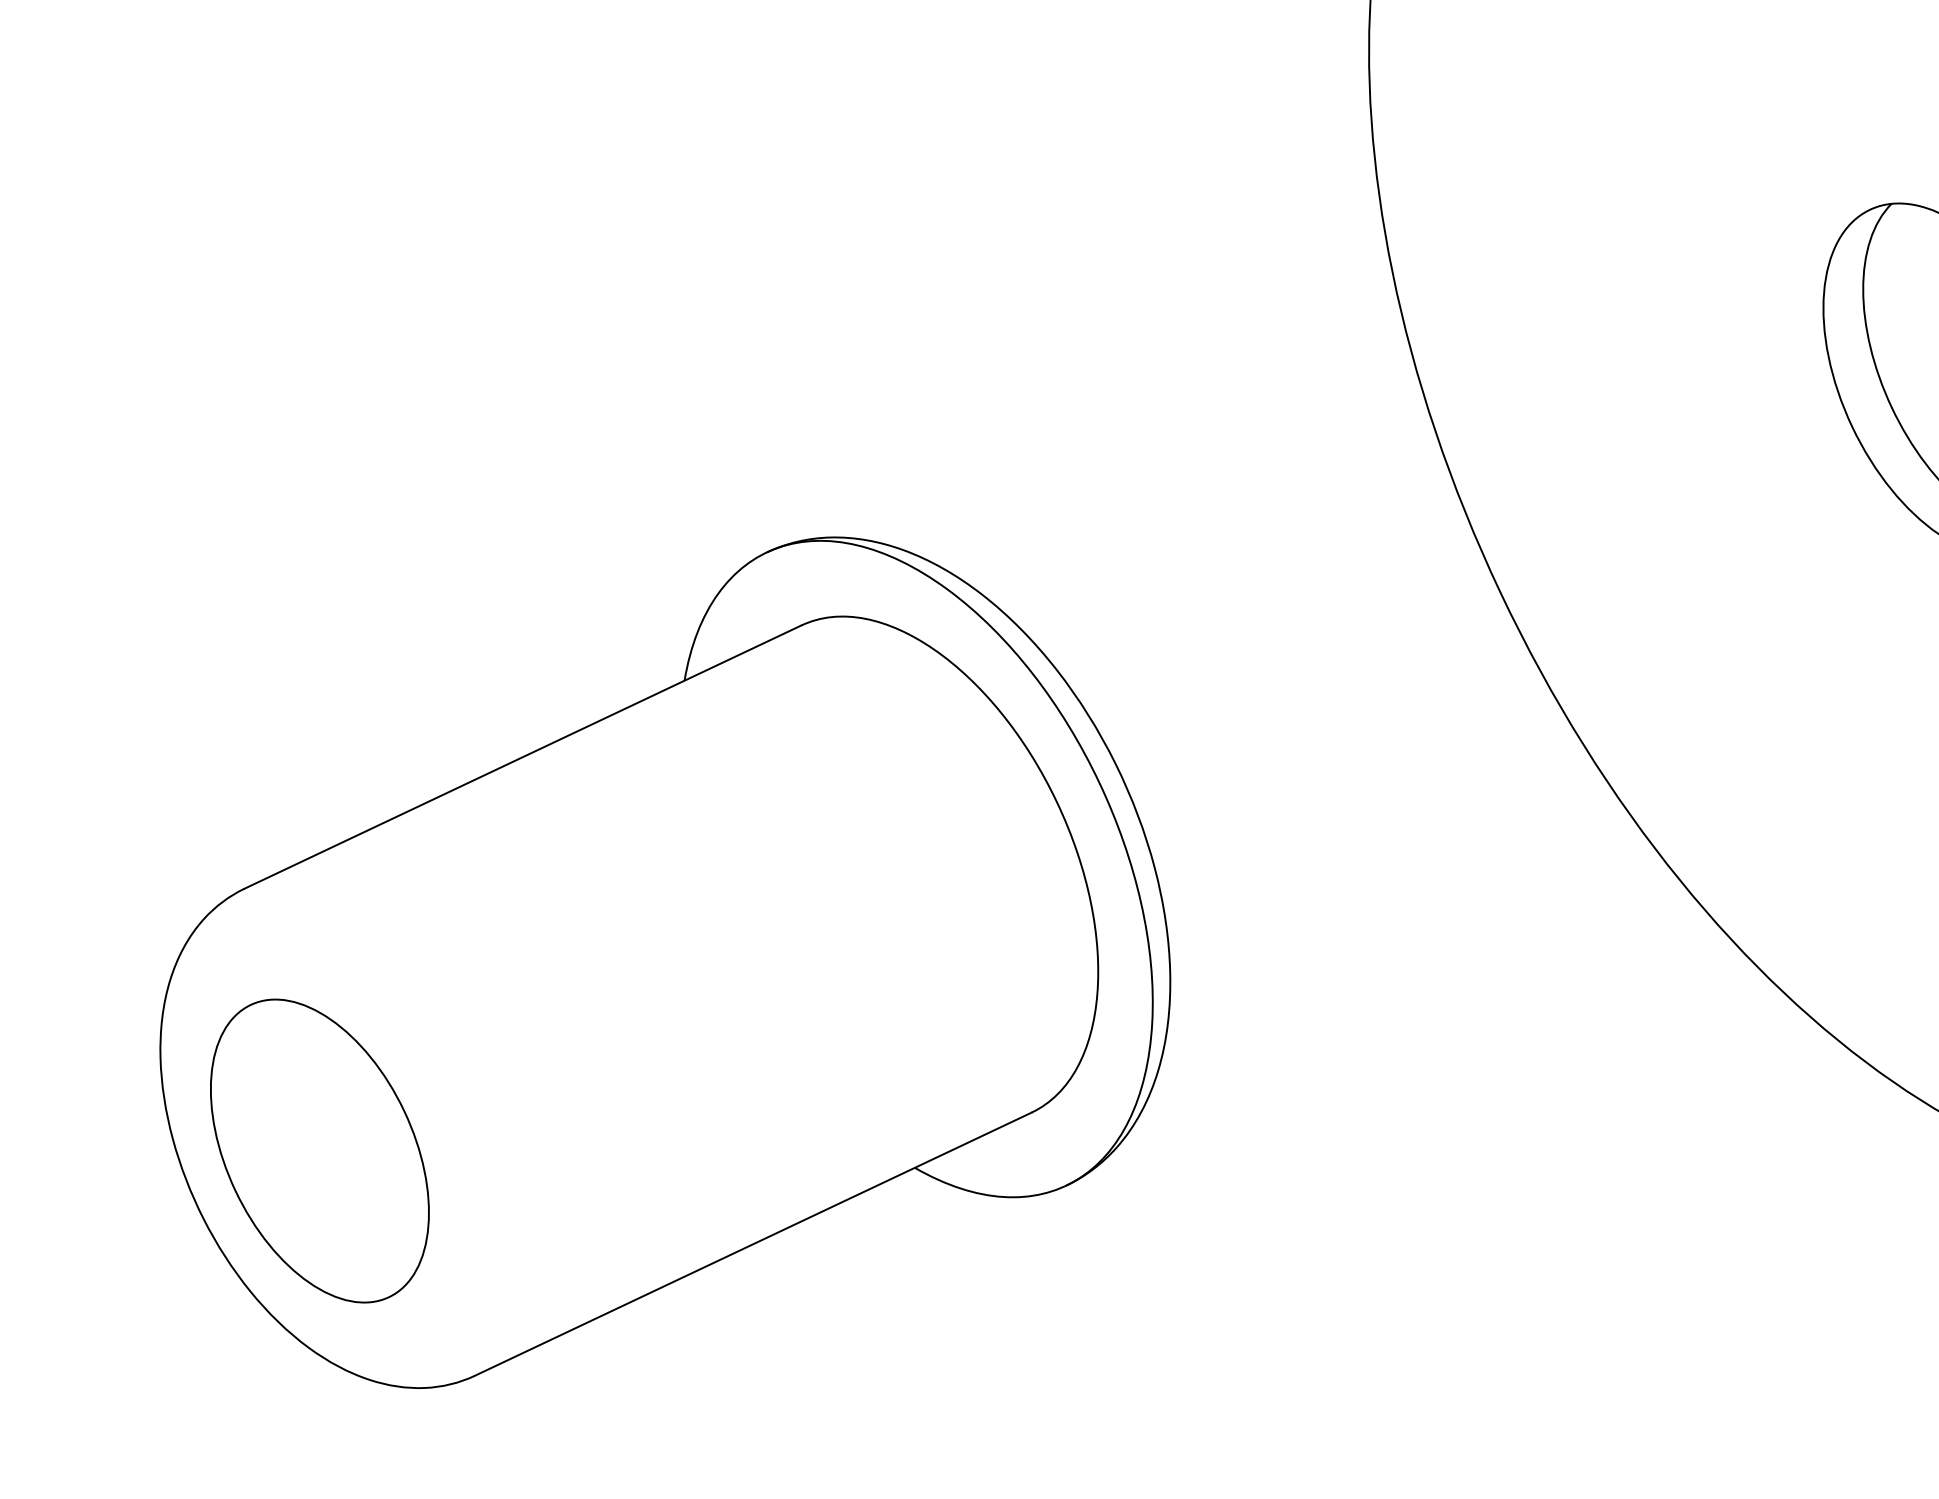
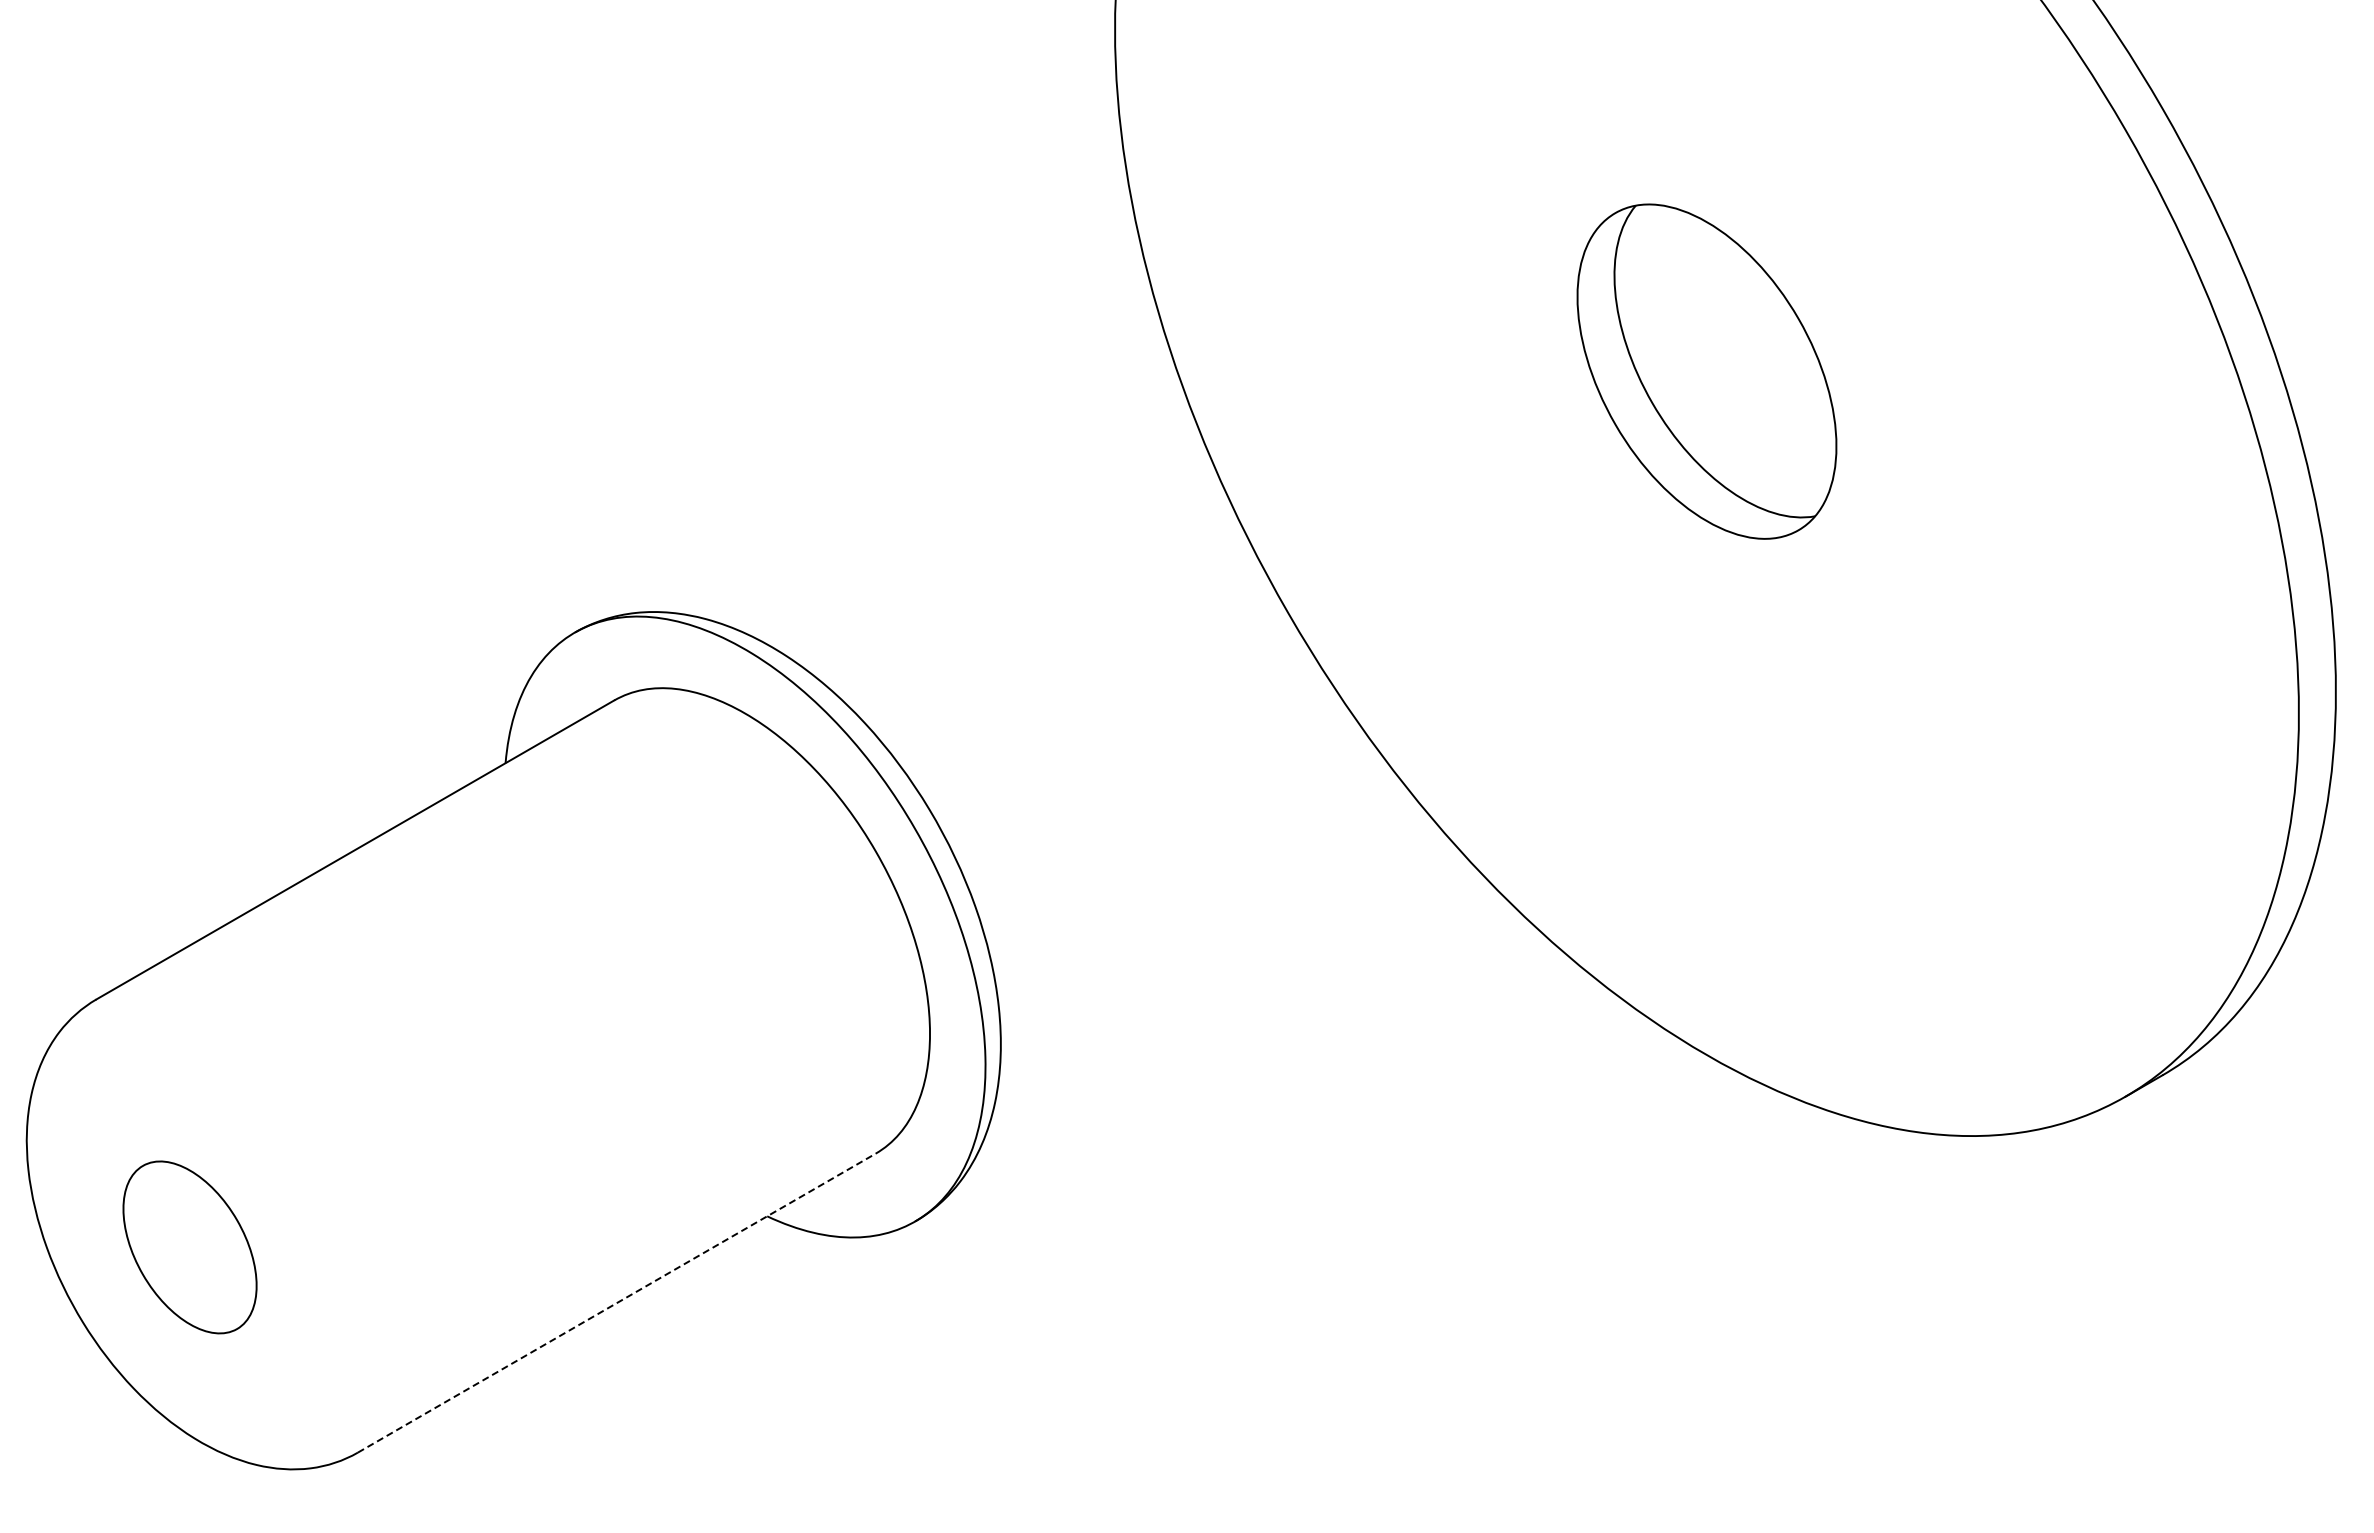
part: (319, 1151) -> (189, 1247), size x0.6
line: (753, 1243) -> (617, 1302), solid -> dashed

